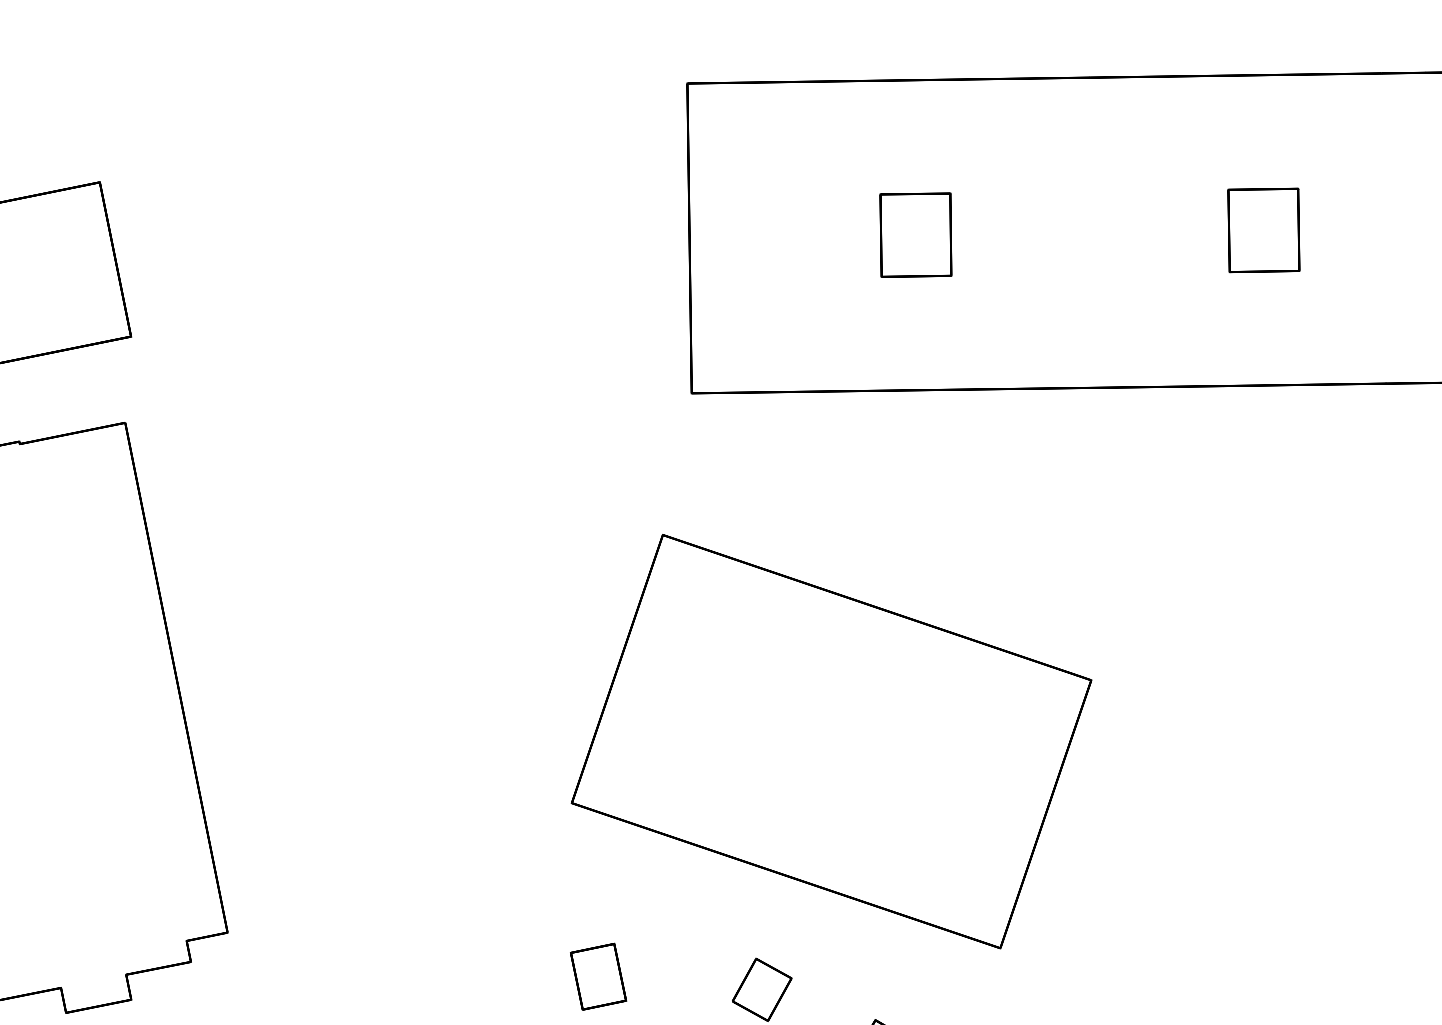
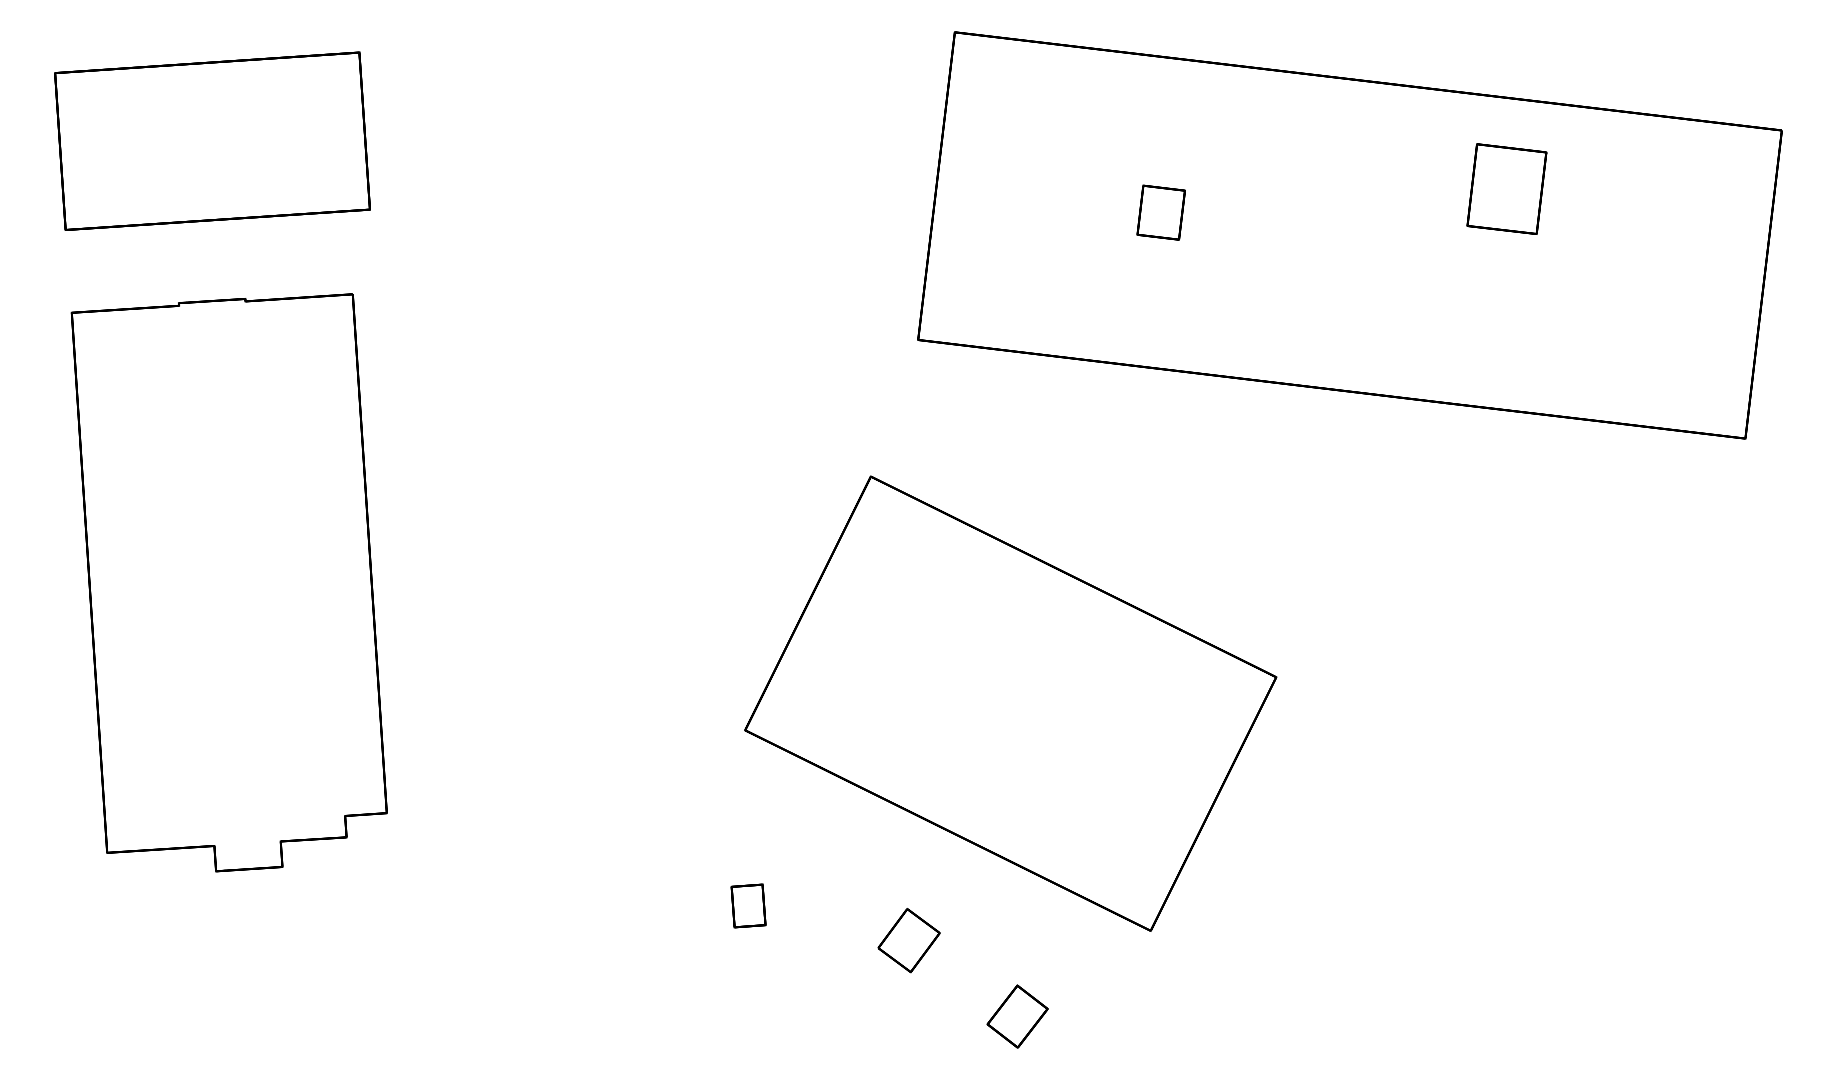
part: (1263, 229) -> (1506, 188), moved
part: (915, 234) -> (1160, 212), size x0.6
part: (598, 976) -> (748, 905), size x0.7

